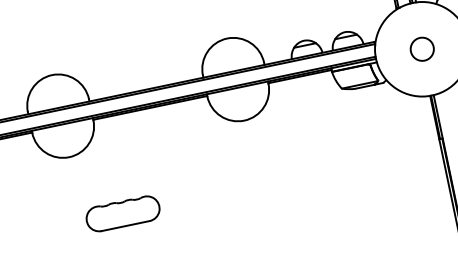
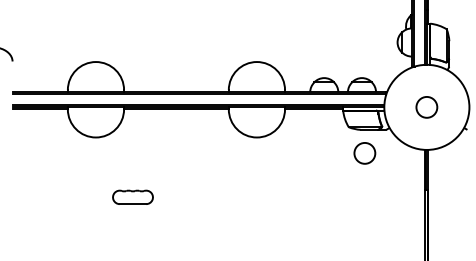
circle: (364, 113) -> (364, 153), added
part: (122, 214) -> (132, 197), size x0.6

